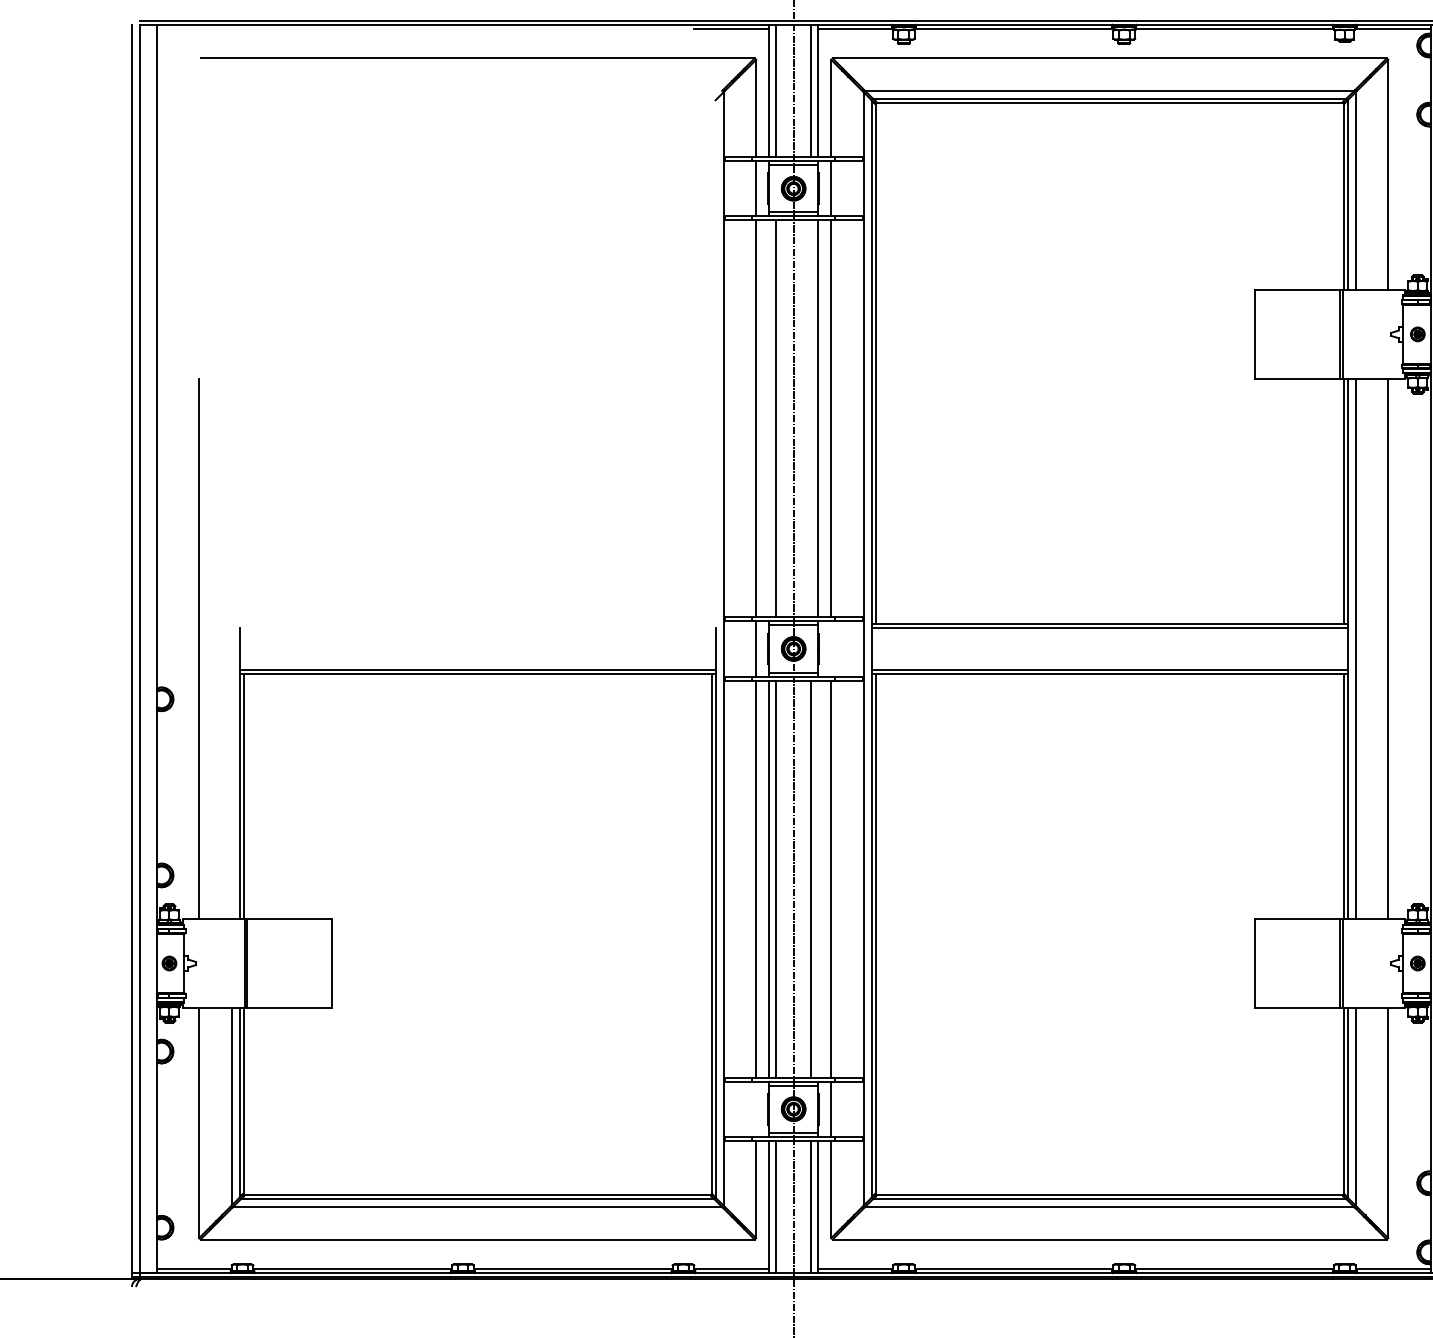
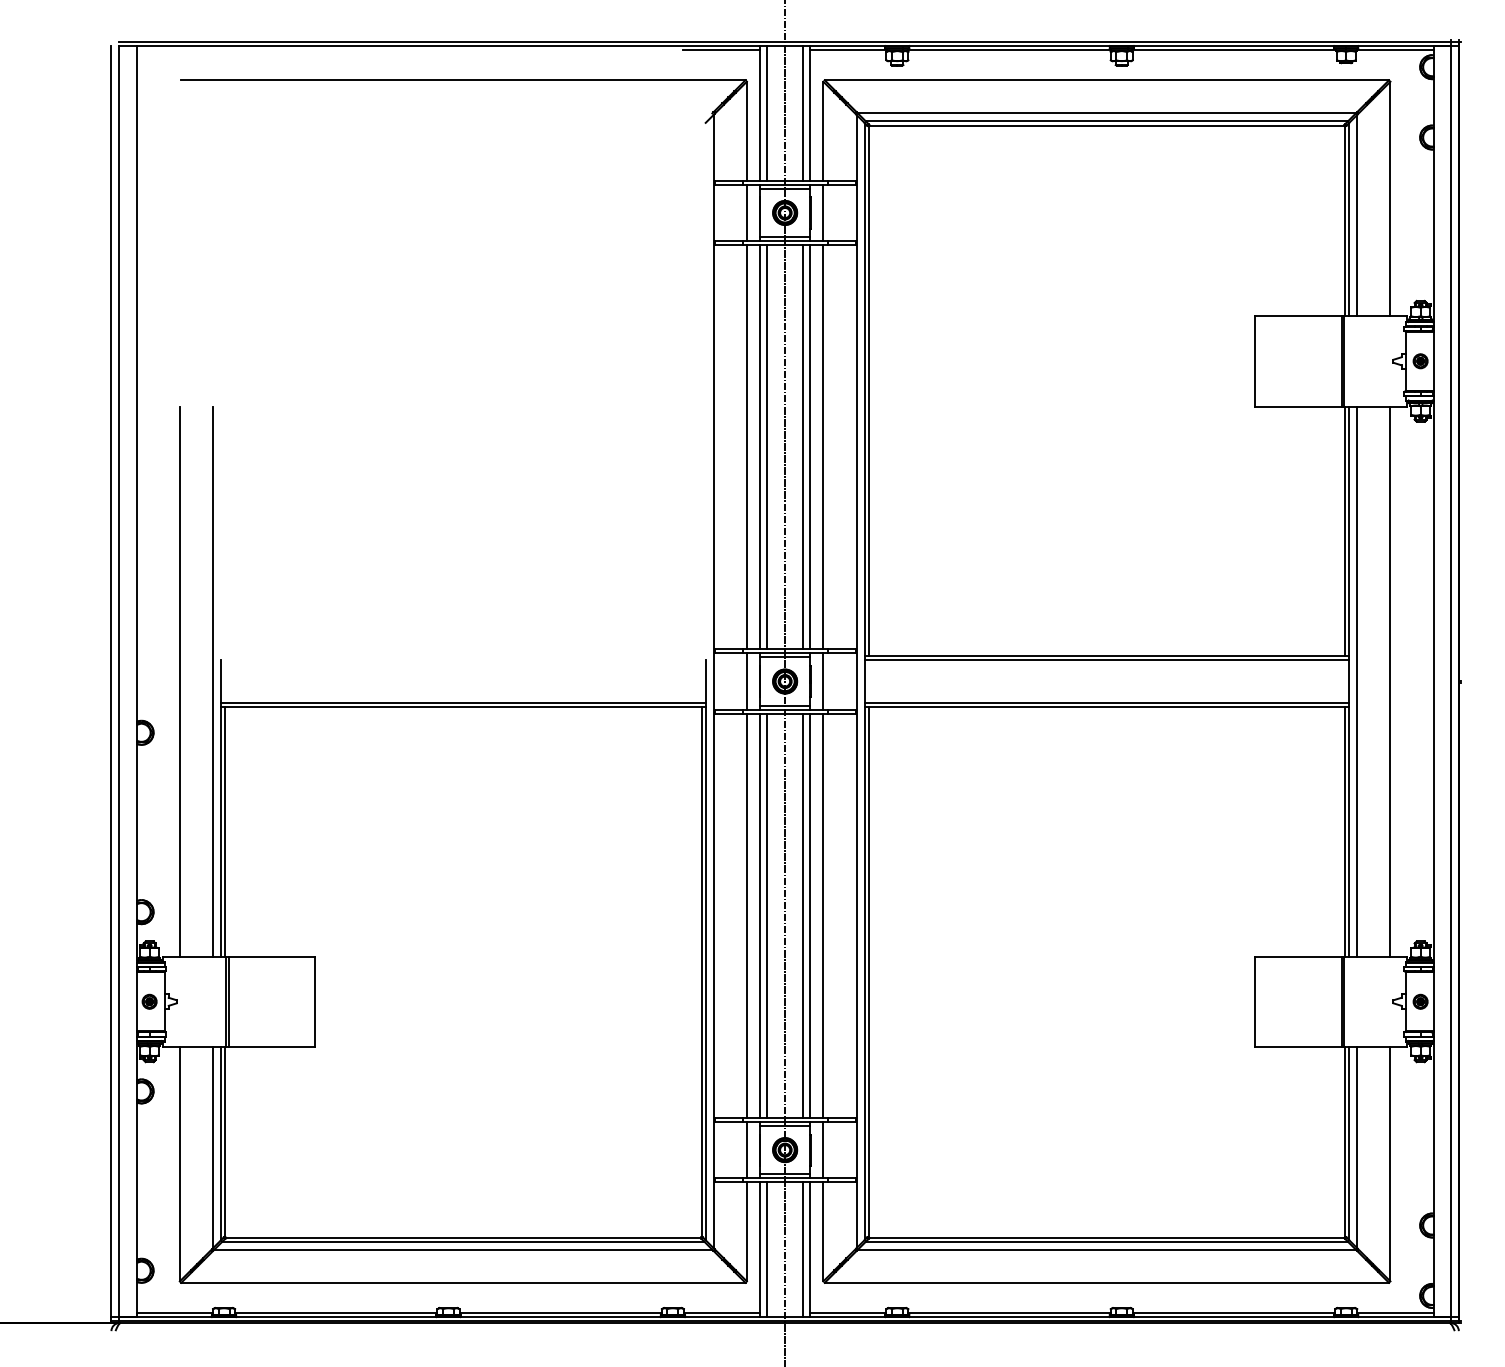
line: (769, 419) -> (760, 447), added
line: (811, 419) -> (803, 447), added
line: (232, 648) -> (213, 681), added
line: (831, 648) -> (823, 681), added
line: (818, 878) -> (810, 915), added
line: (755, 1108) -> (746, 1149), added

